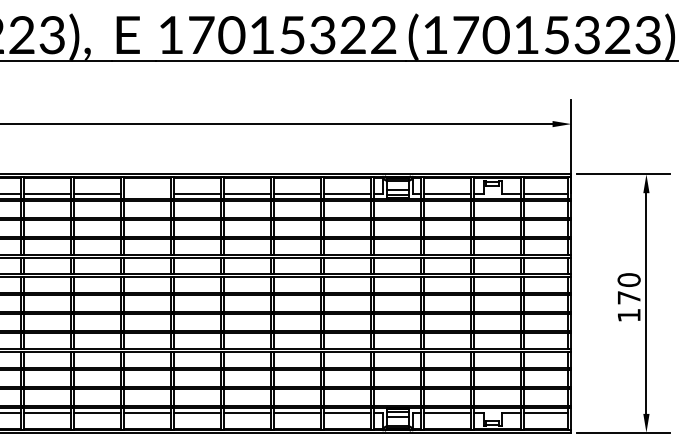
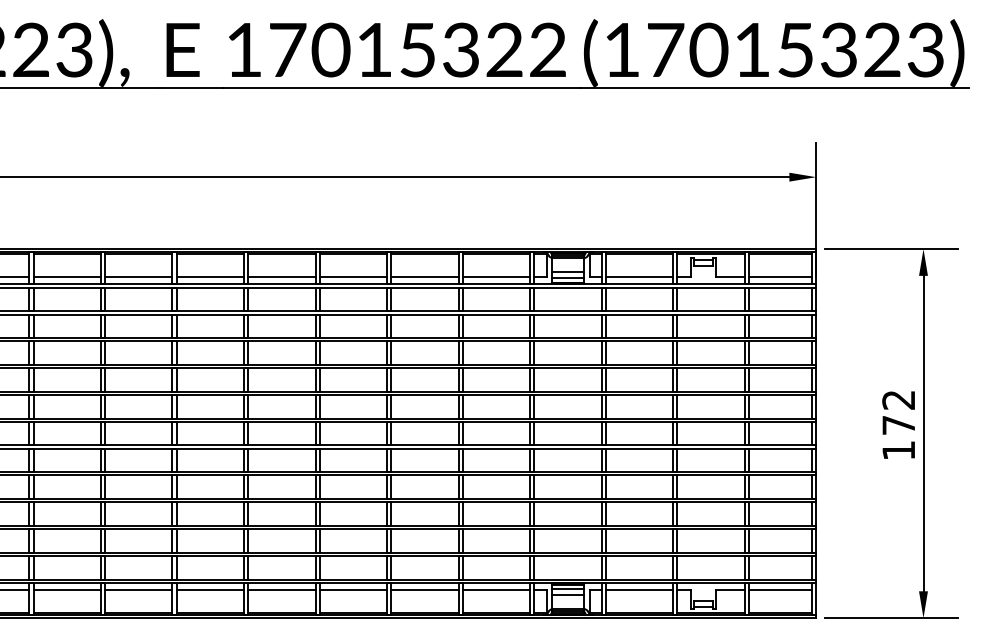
line: (146, 193) -> (209, 276), added
text: (628, 279) -> (897, 399), 170 -> 172

